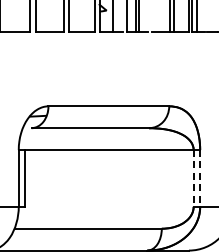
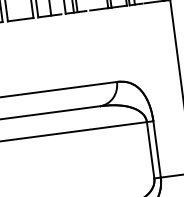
line: (193, 178) -> (150, 150), dashed -> solid
line: (200, 178) -> (157, 149), dashed -> solid

